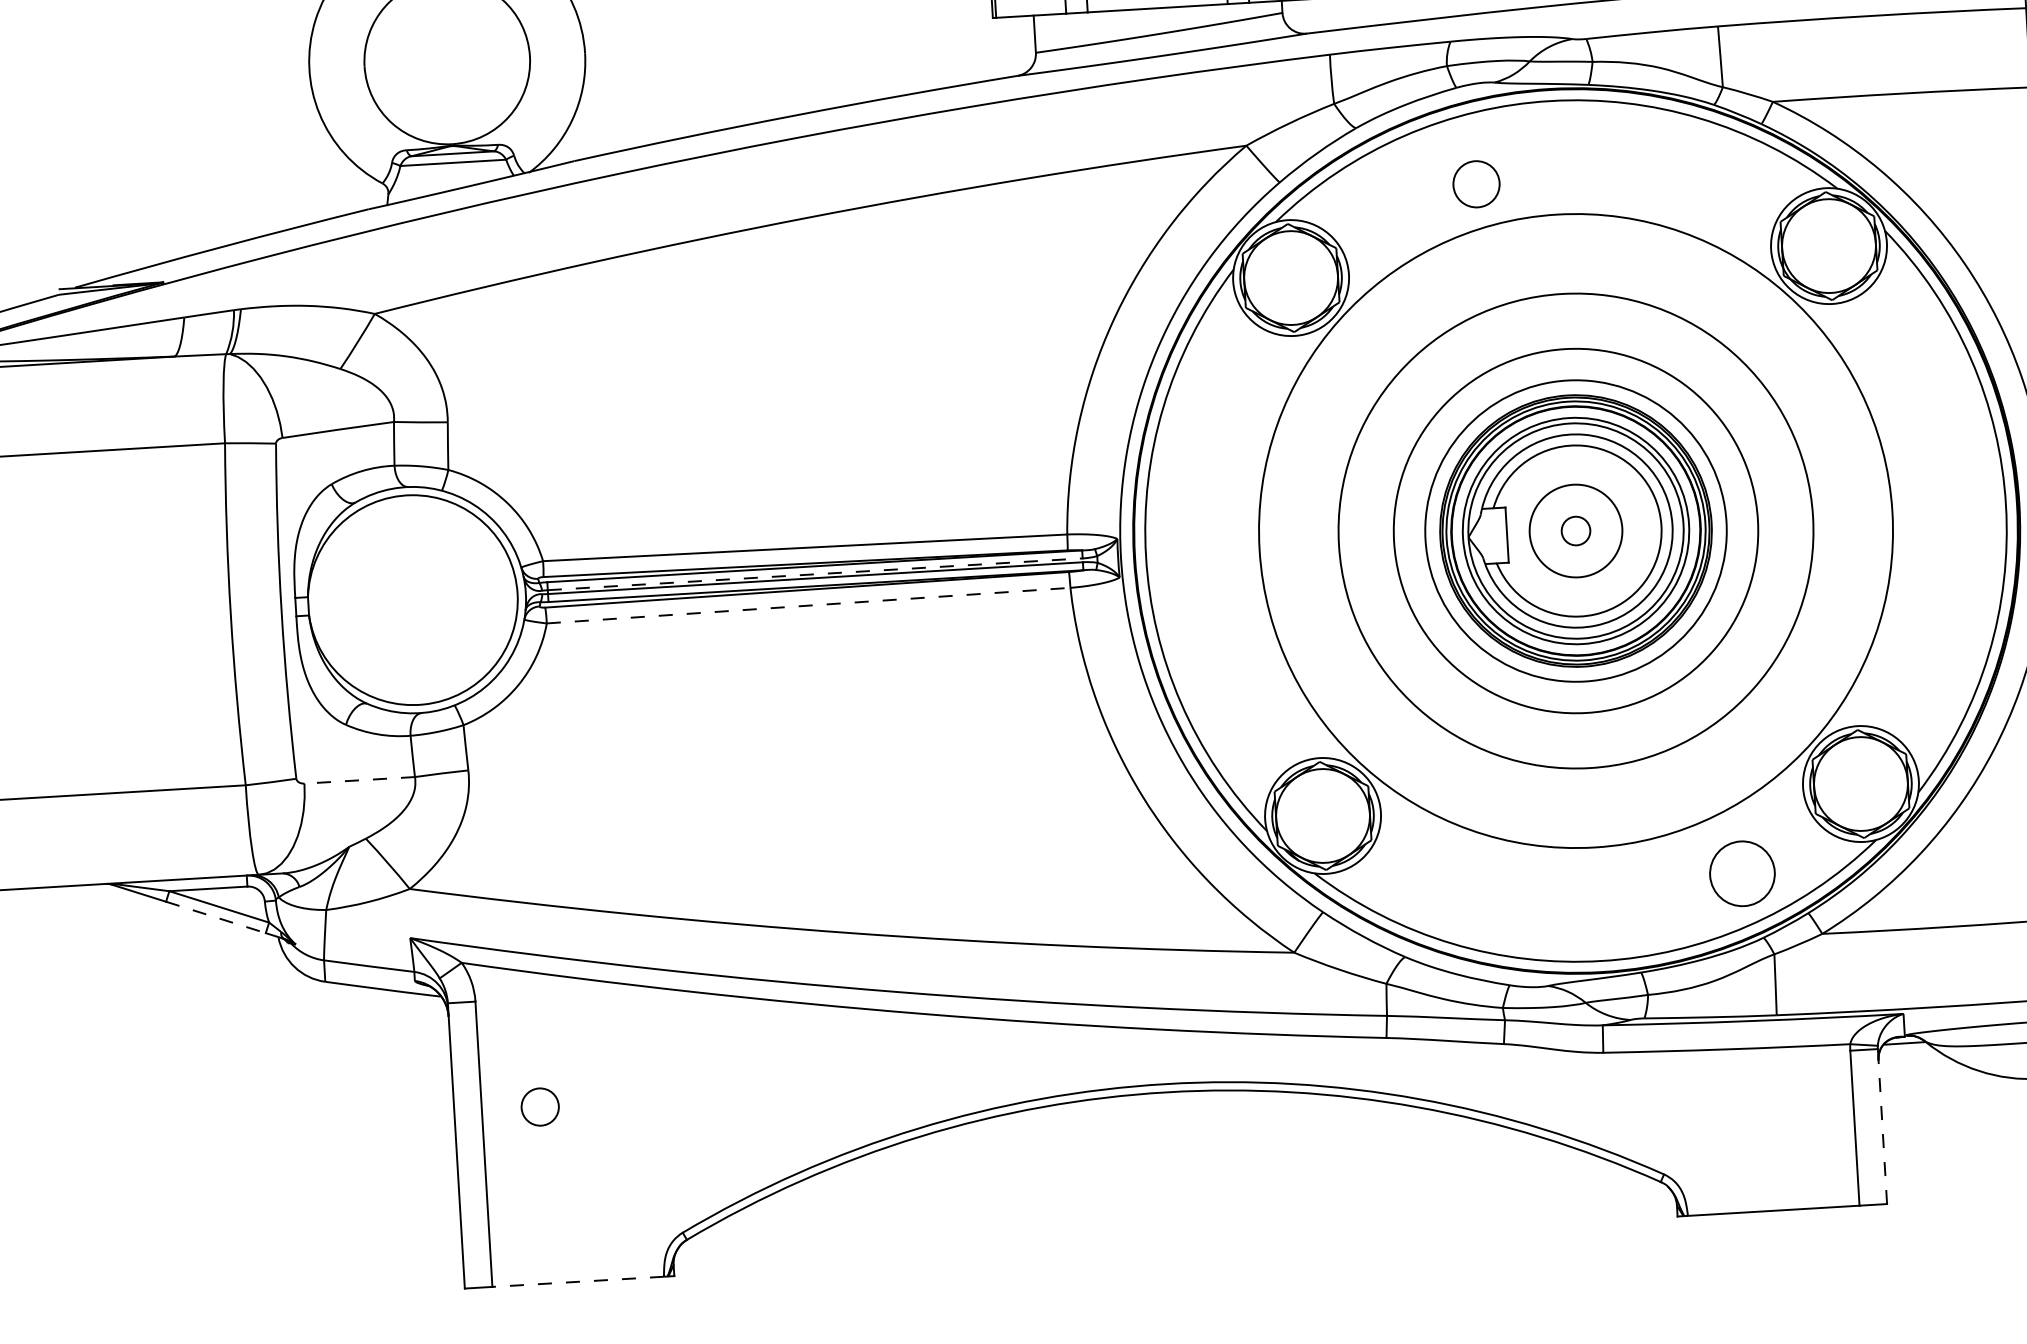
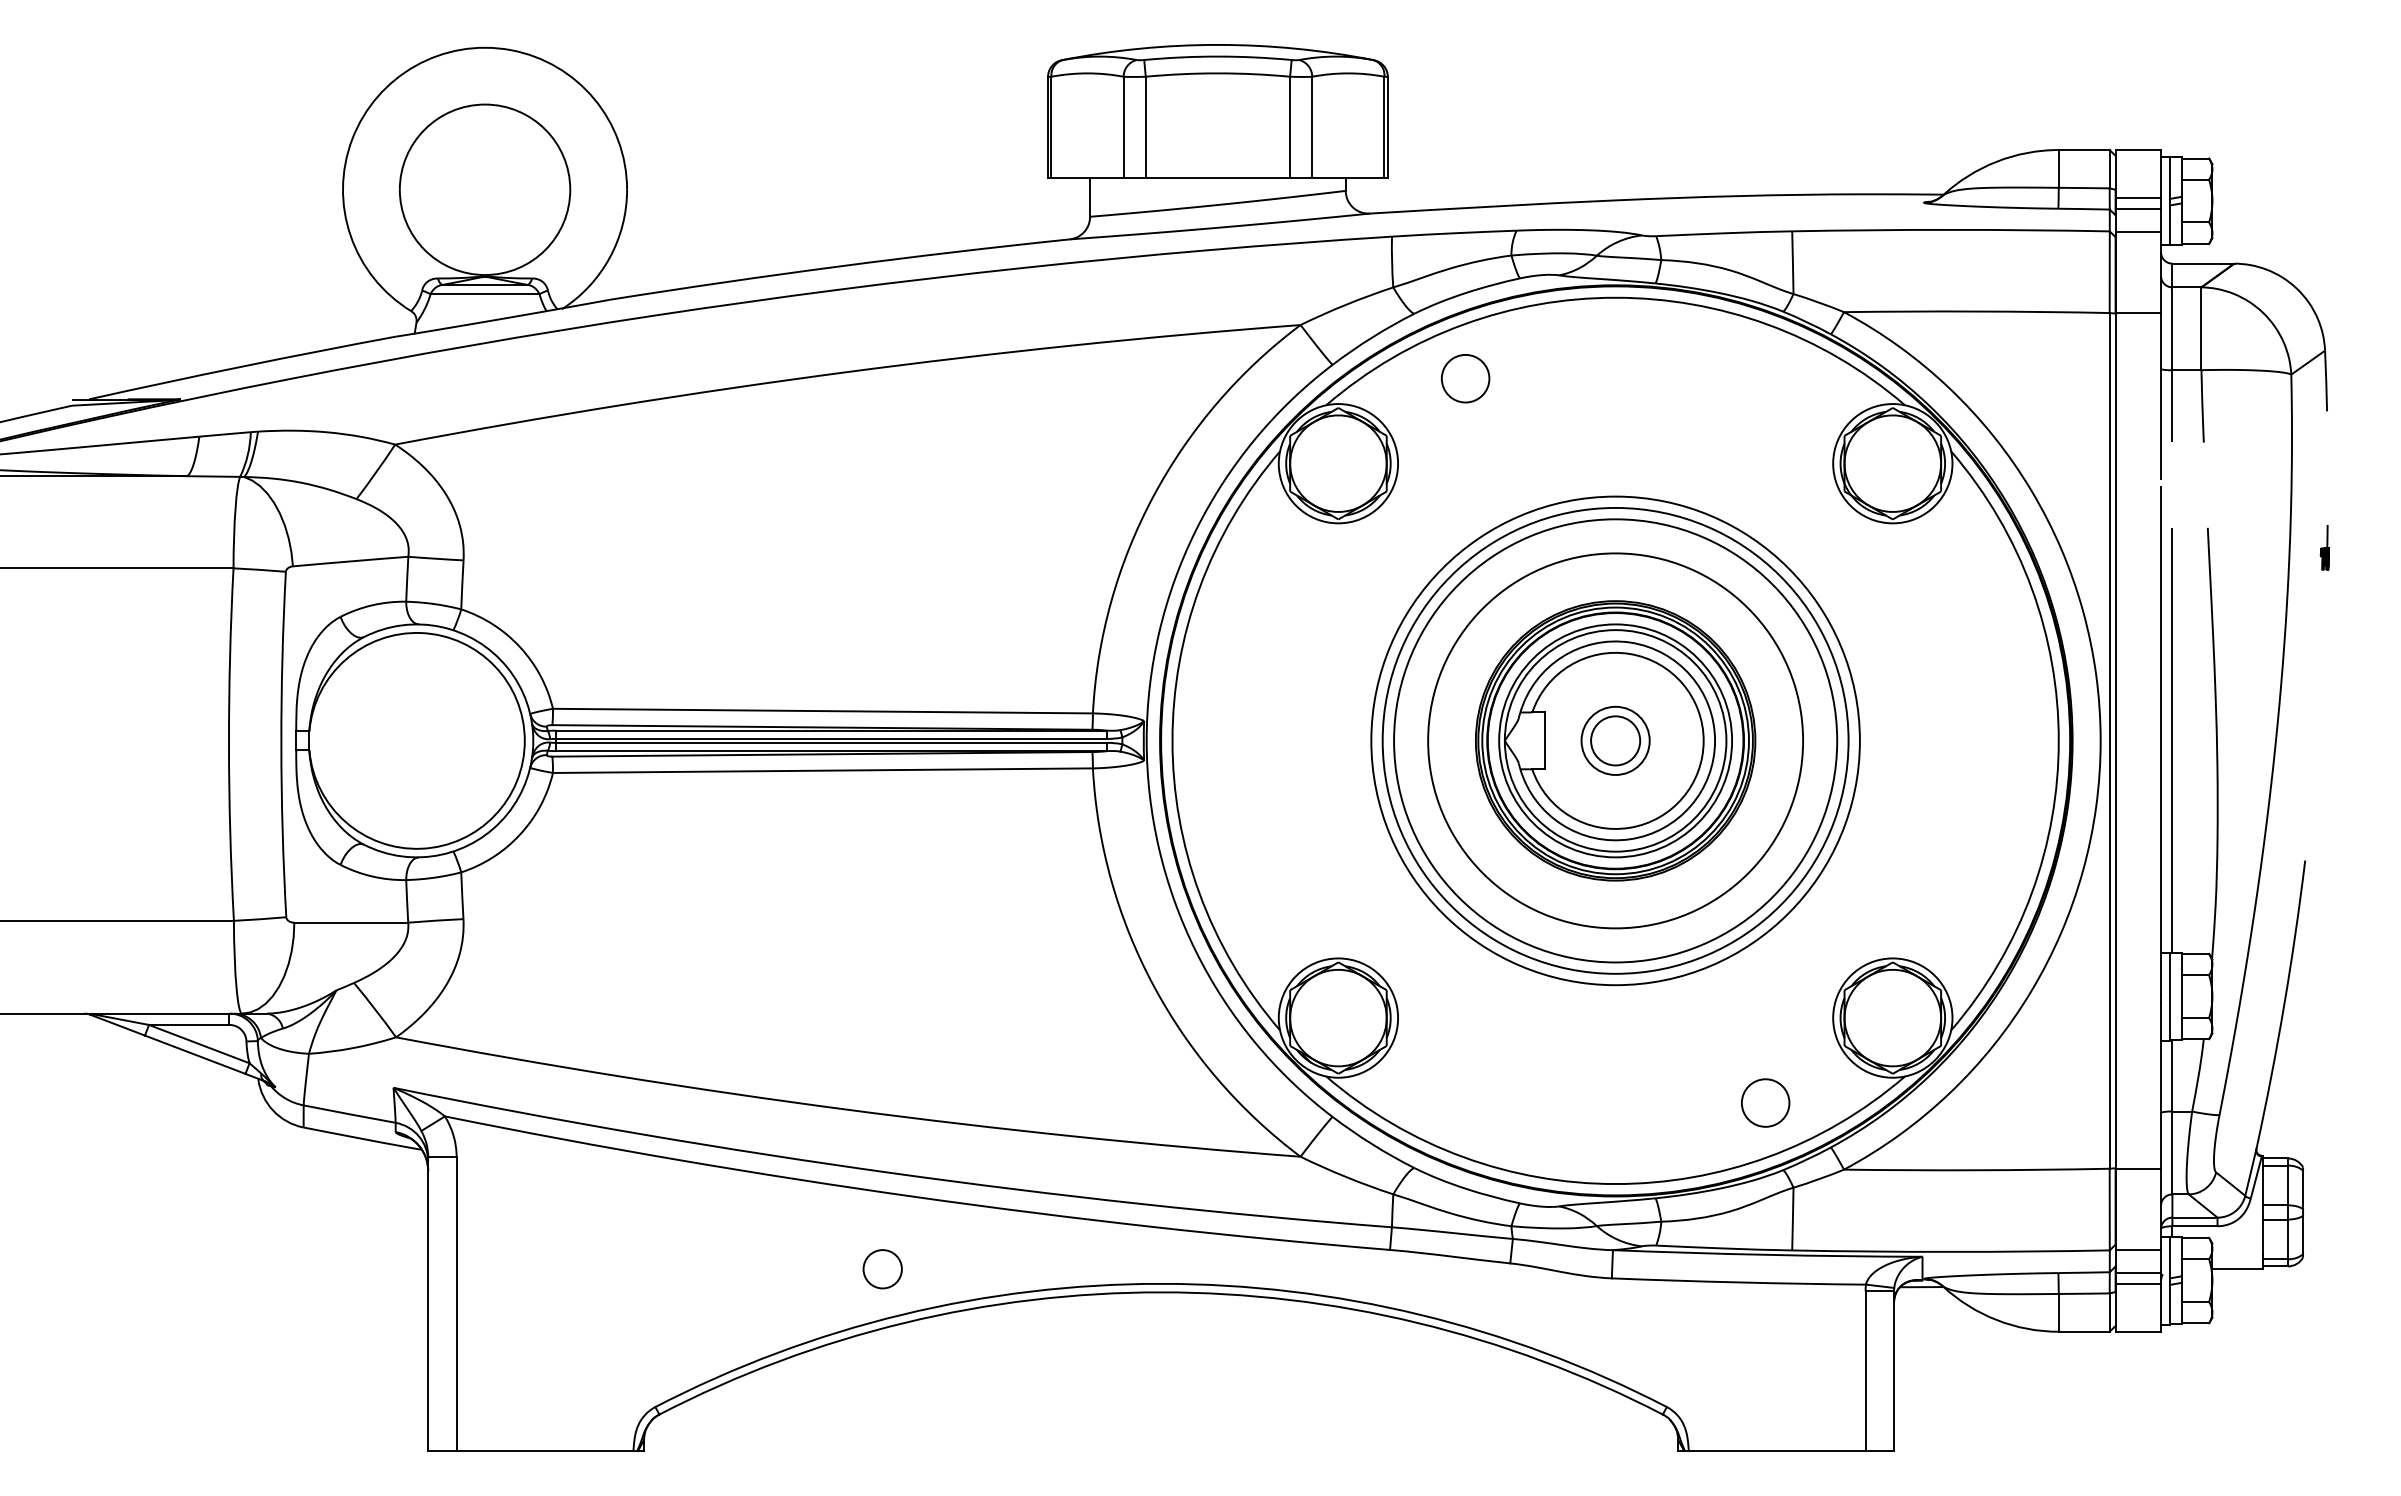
circle: (1476, 184) -> (1465, 378), moved
circle: (1575, 530) -> (1615, 740), size x0.71
circle: (1575, 530) -> (1615, 740), size x0.71
circle: (1575, 530) -> (1615, 740), size x1.43
circle: (1575, 530) -> (1615, 740), size x1.67
line: (815, 573) -> (831, 738), dashed -> solid
line: (807, 605) -> (821, 770), dashed -> solid
line: (359, 780) -> (351, 922), dashed -> solid
circle: (1742, 873) -> (1765, 1102), size x0.71
line: (216, 917) -> (195, 1054), dashed -> solid
circle: (540, 1107) -> (882, 1269), moved
line: (1882, 1126) -> (1894, 1371), dashed -> solid
line: (577, 1282) -> (544, 1451), dashed -> solid

